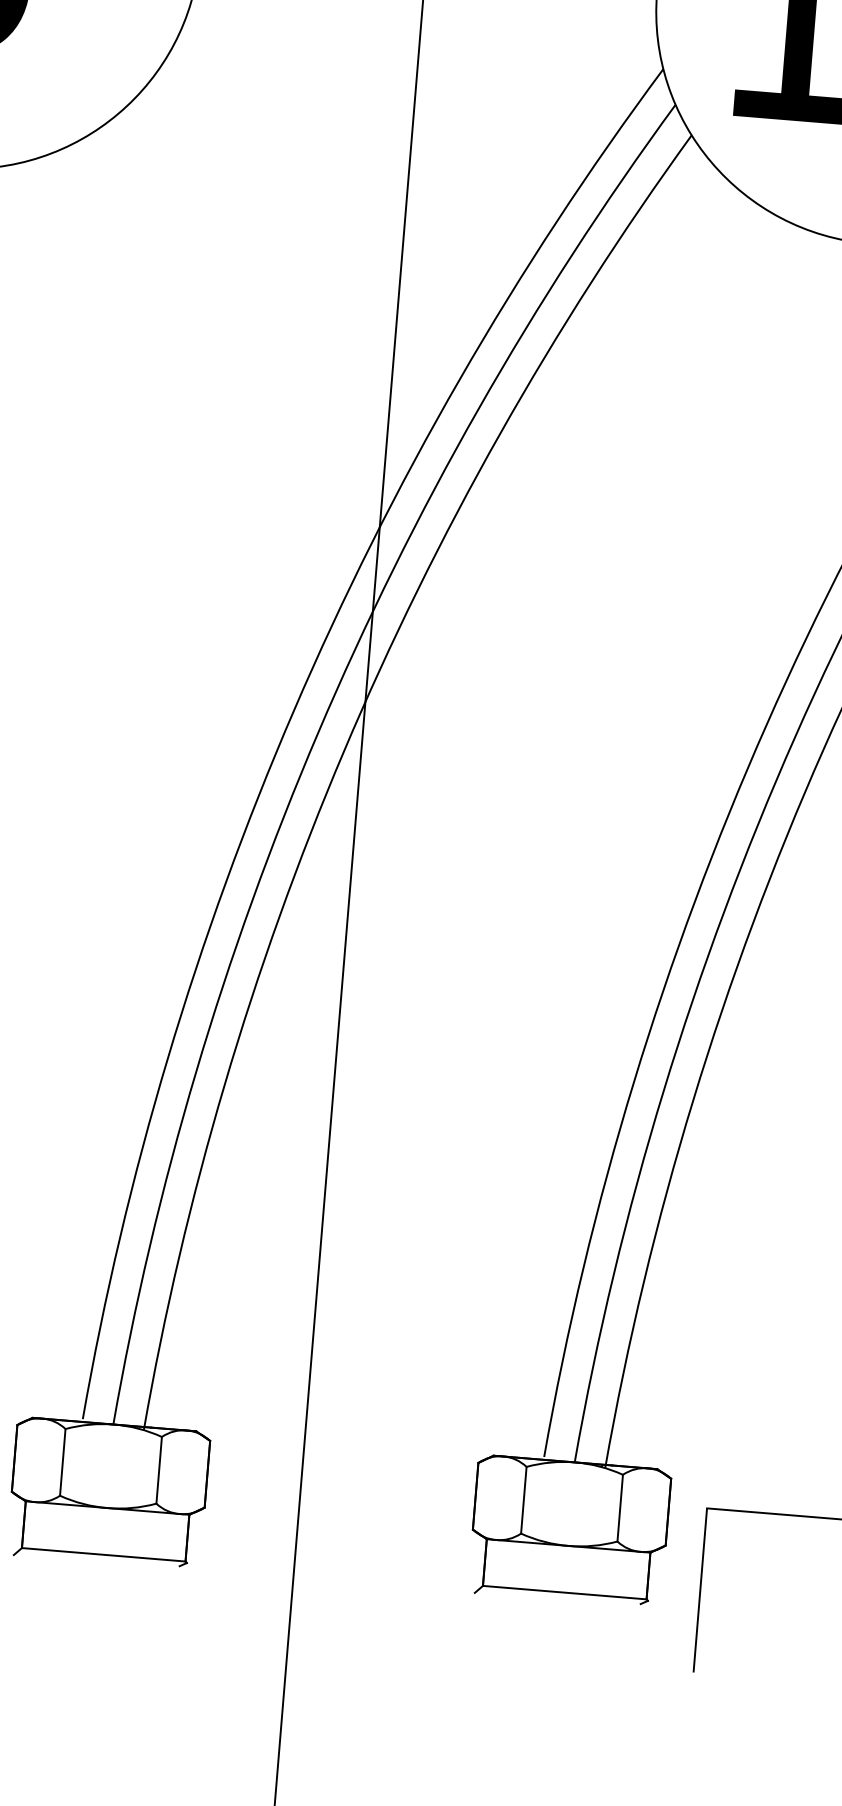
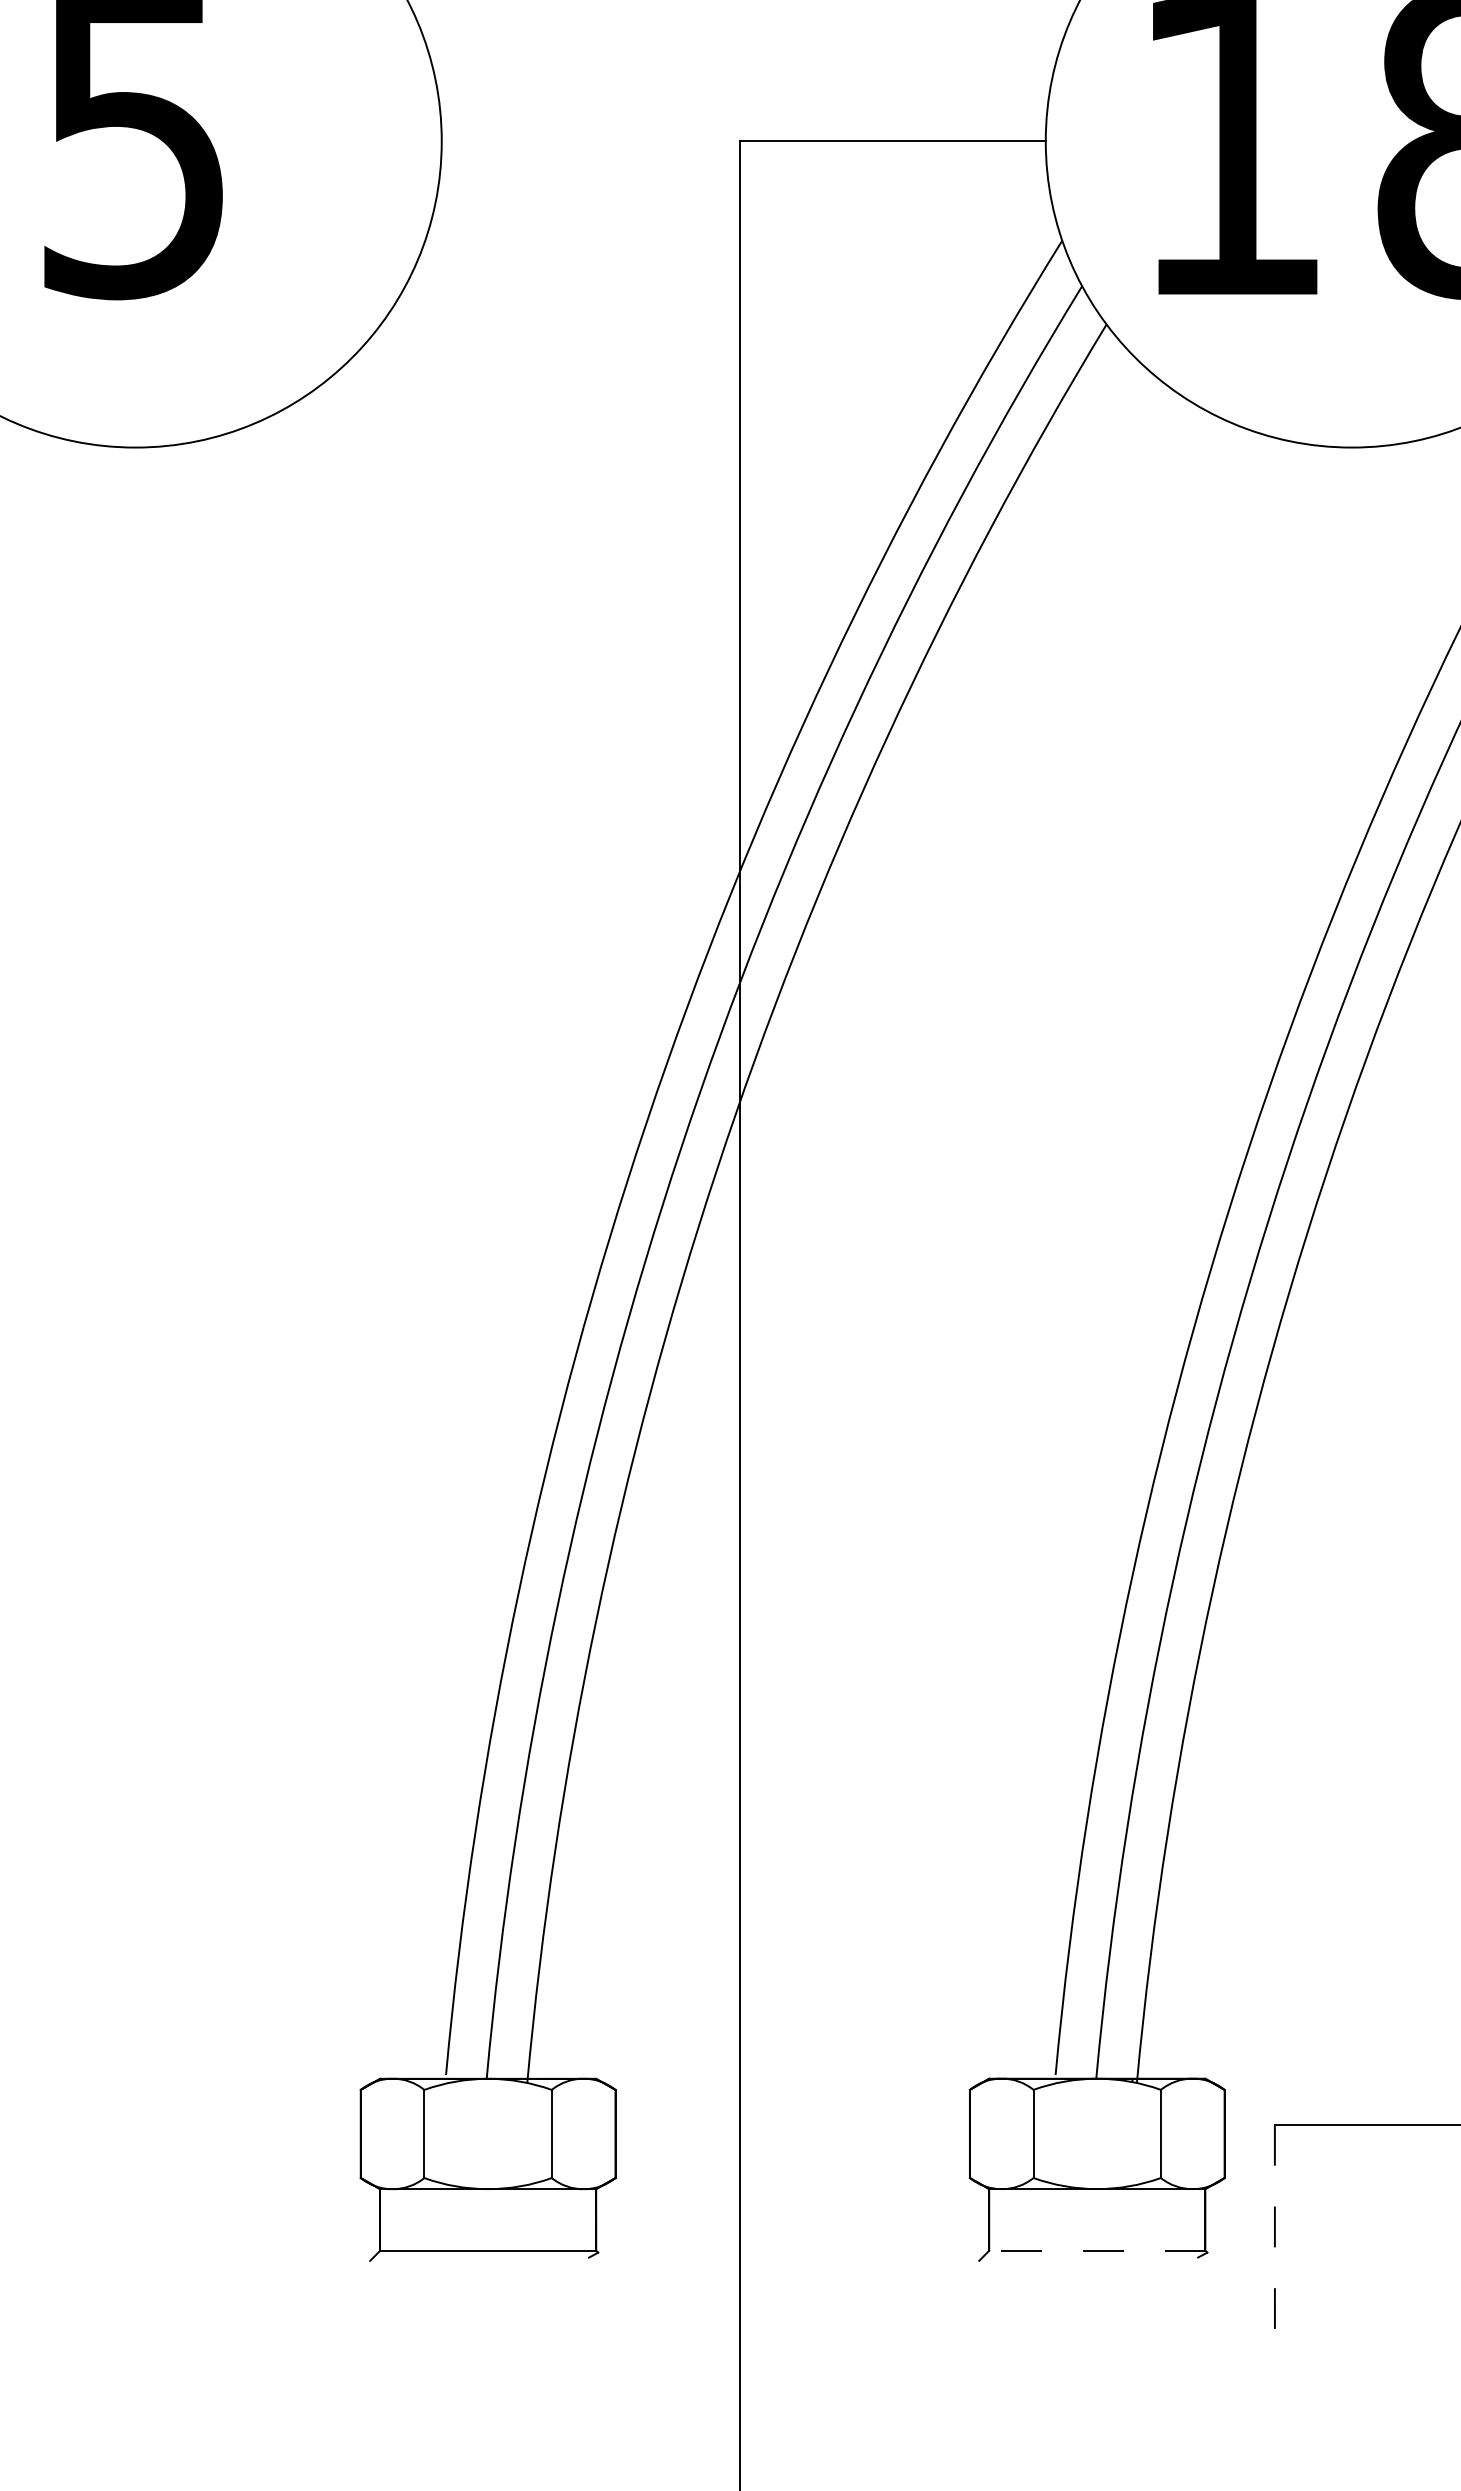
line: (699, 1590) -> (1274, 2233), solid -> dashed
line: (564, 1592) -> (1096, 2250), solid -> dashed

